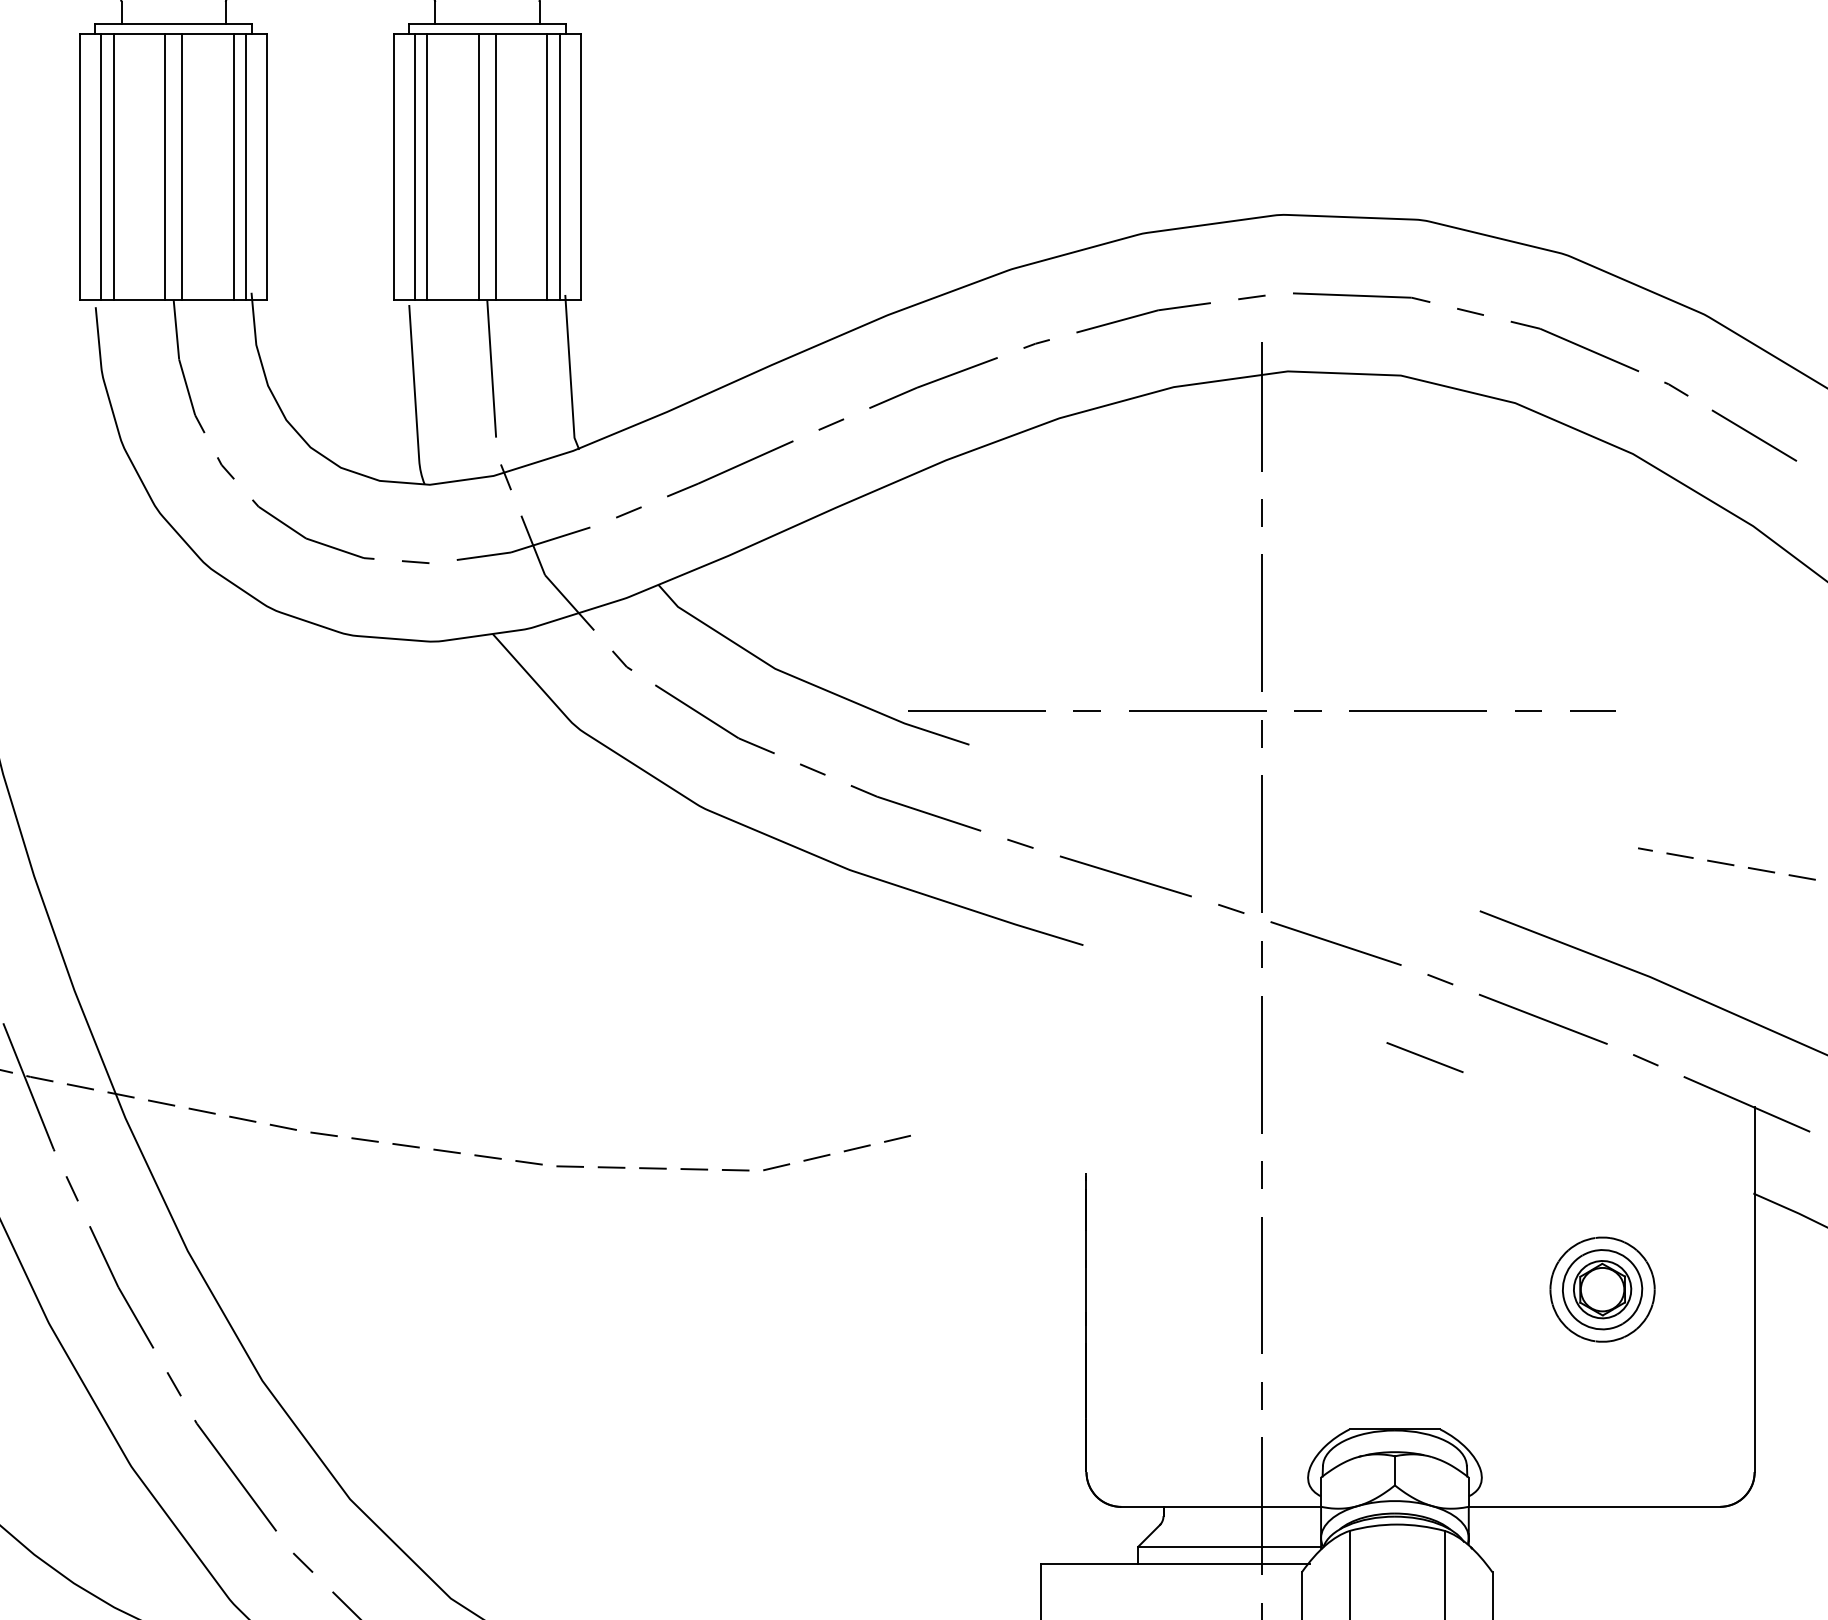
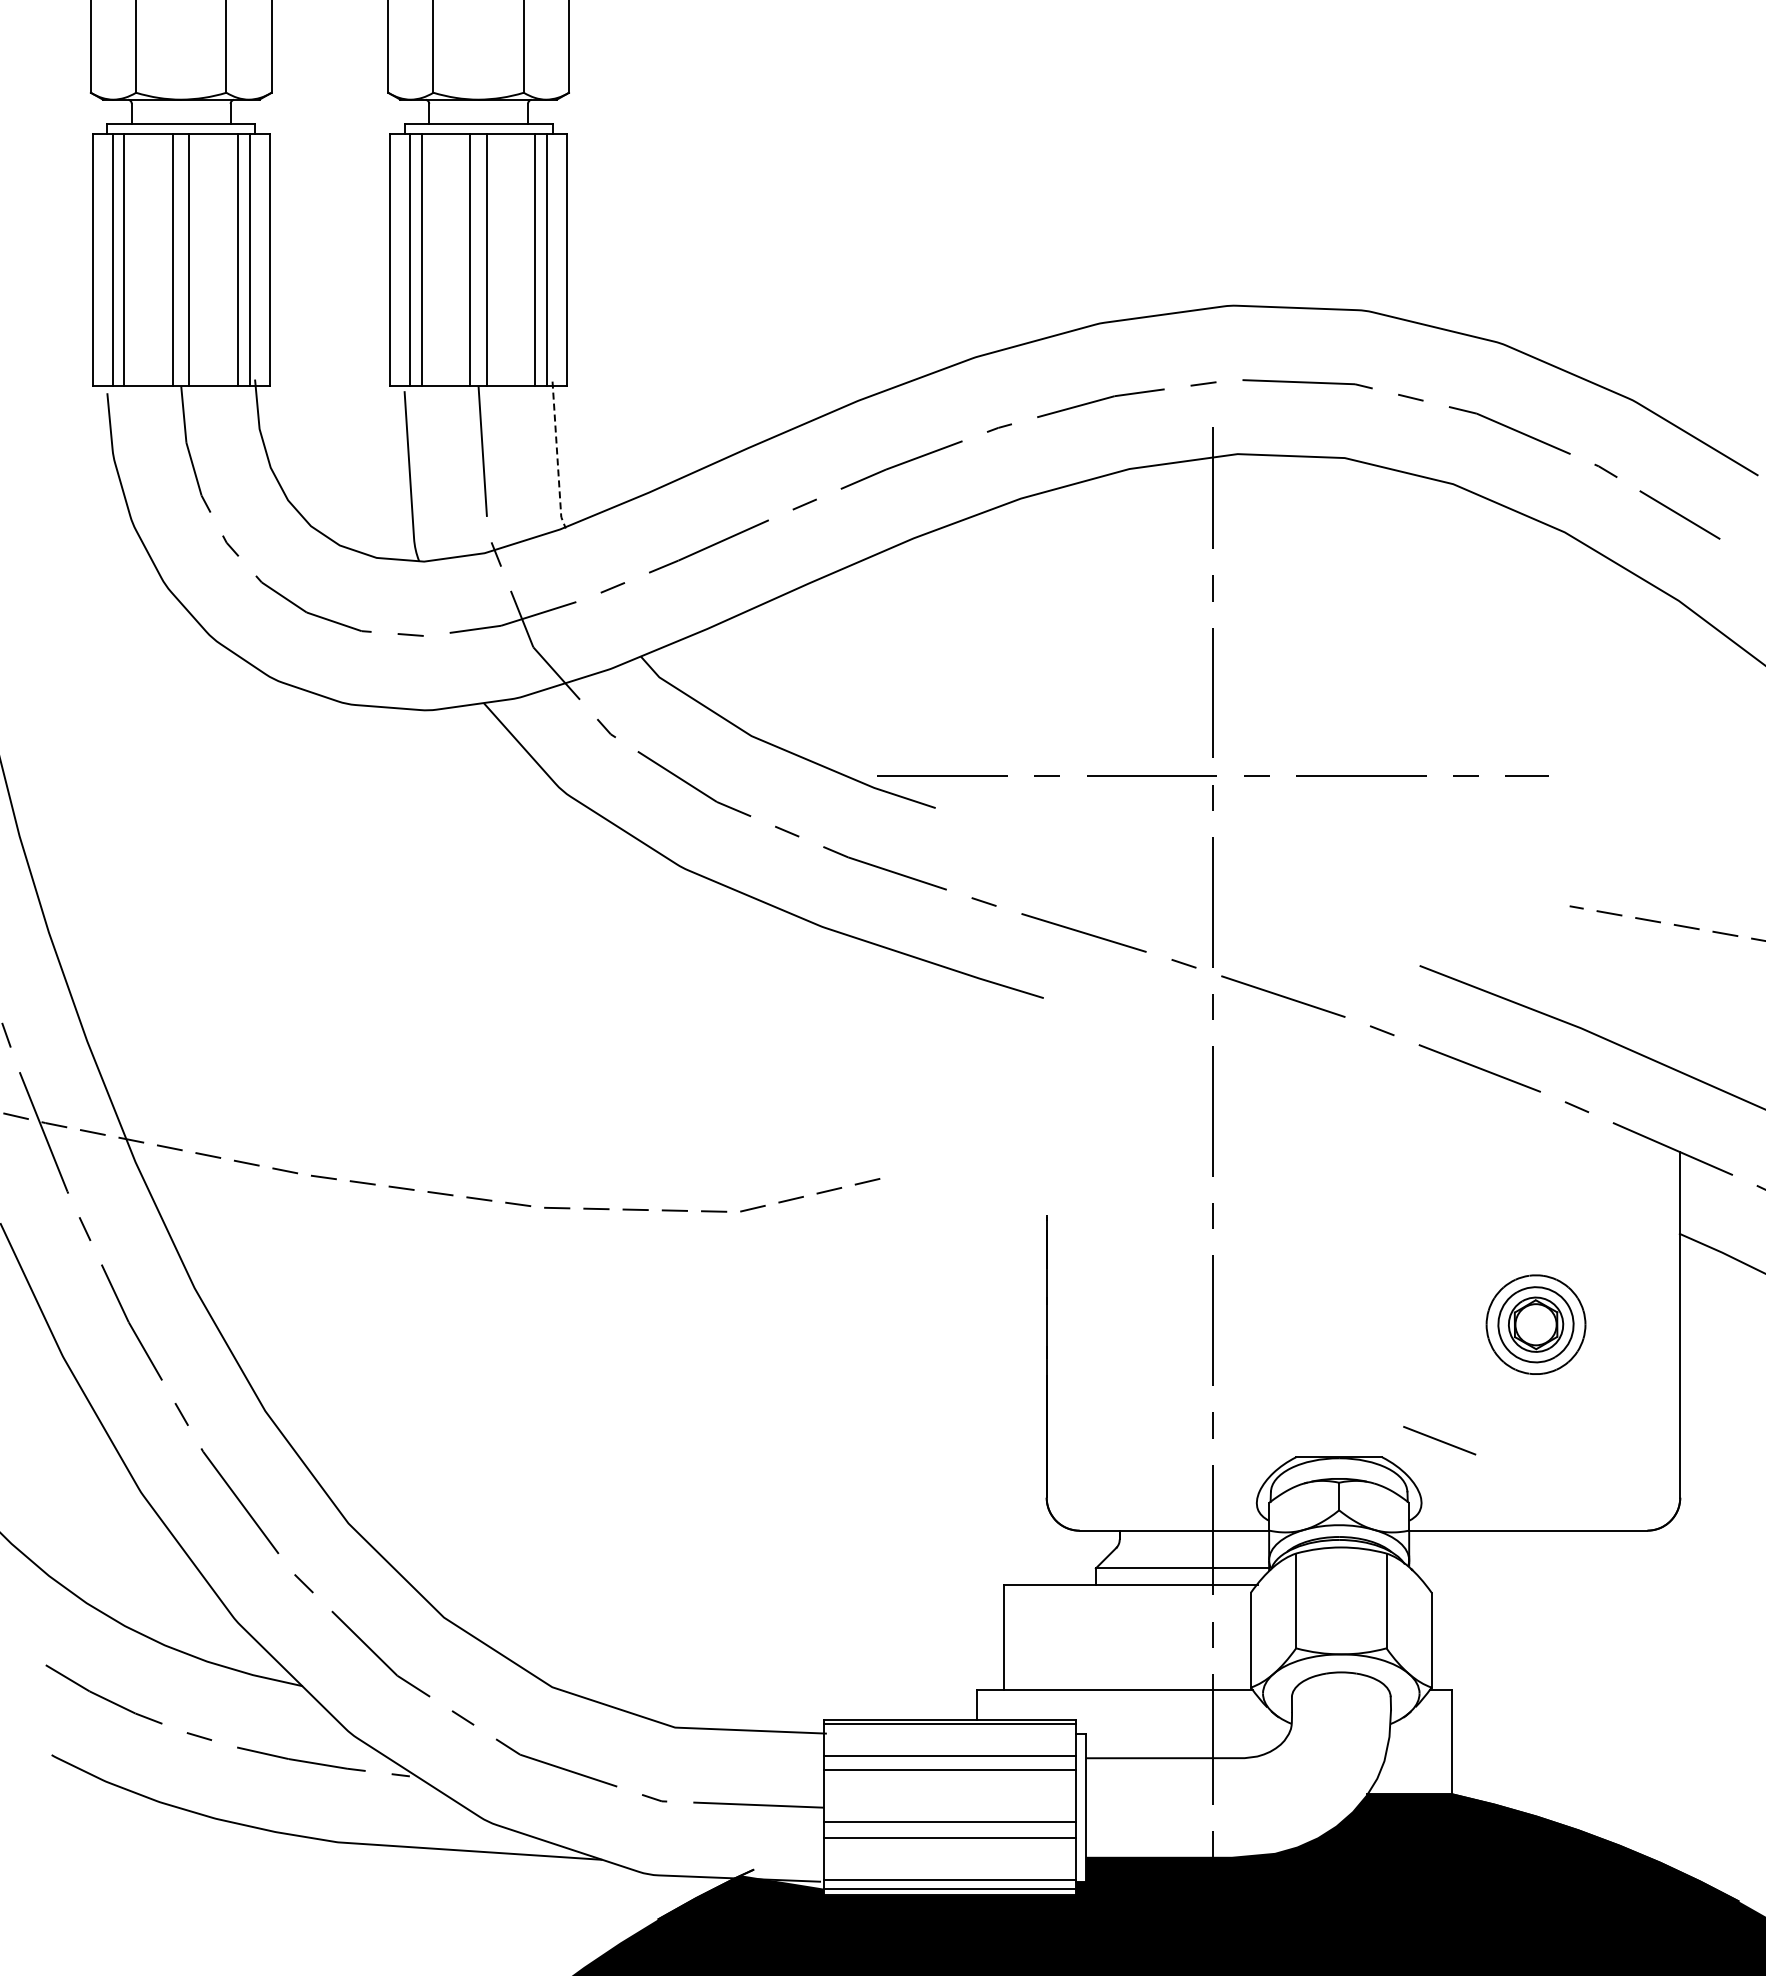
line: (570, 373) -> (557, 456), solid -> dashed
line: (1424, 1057) -> (1439, 1440), moved

